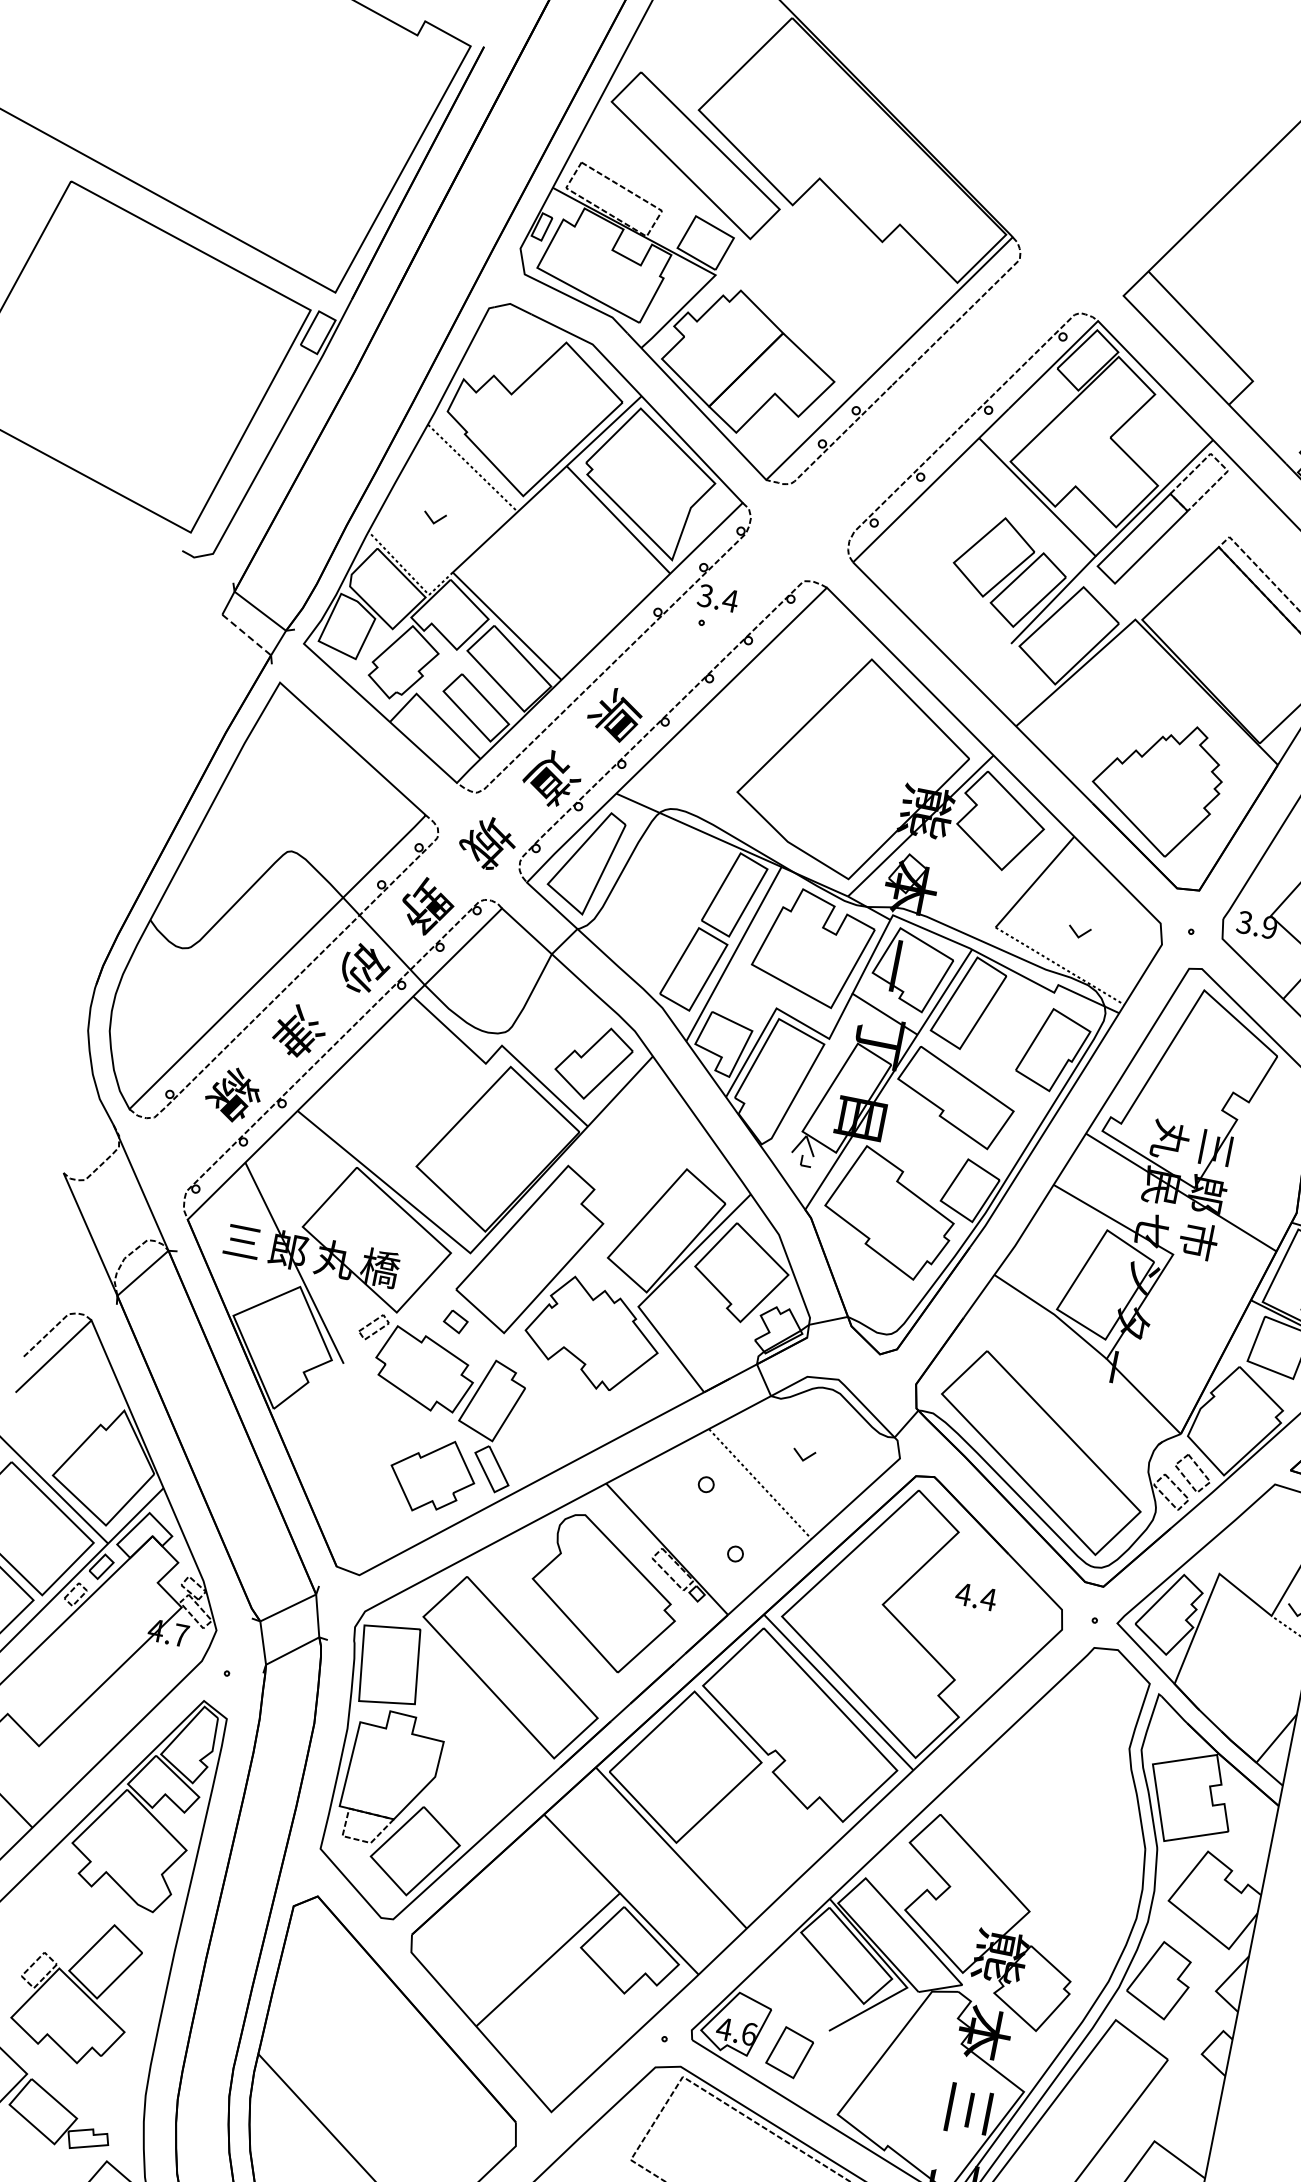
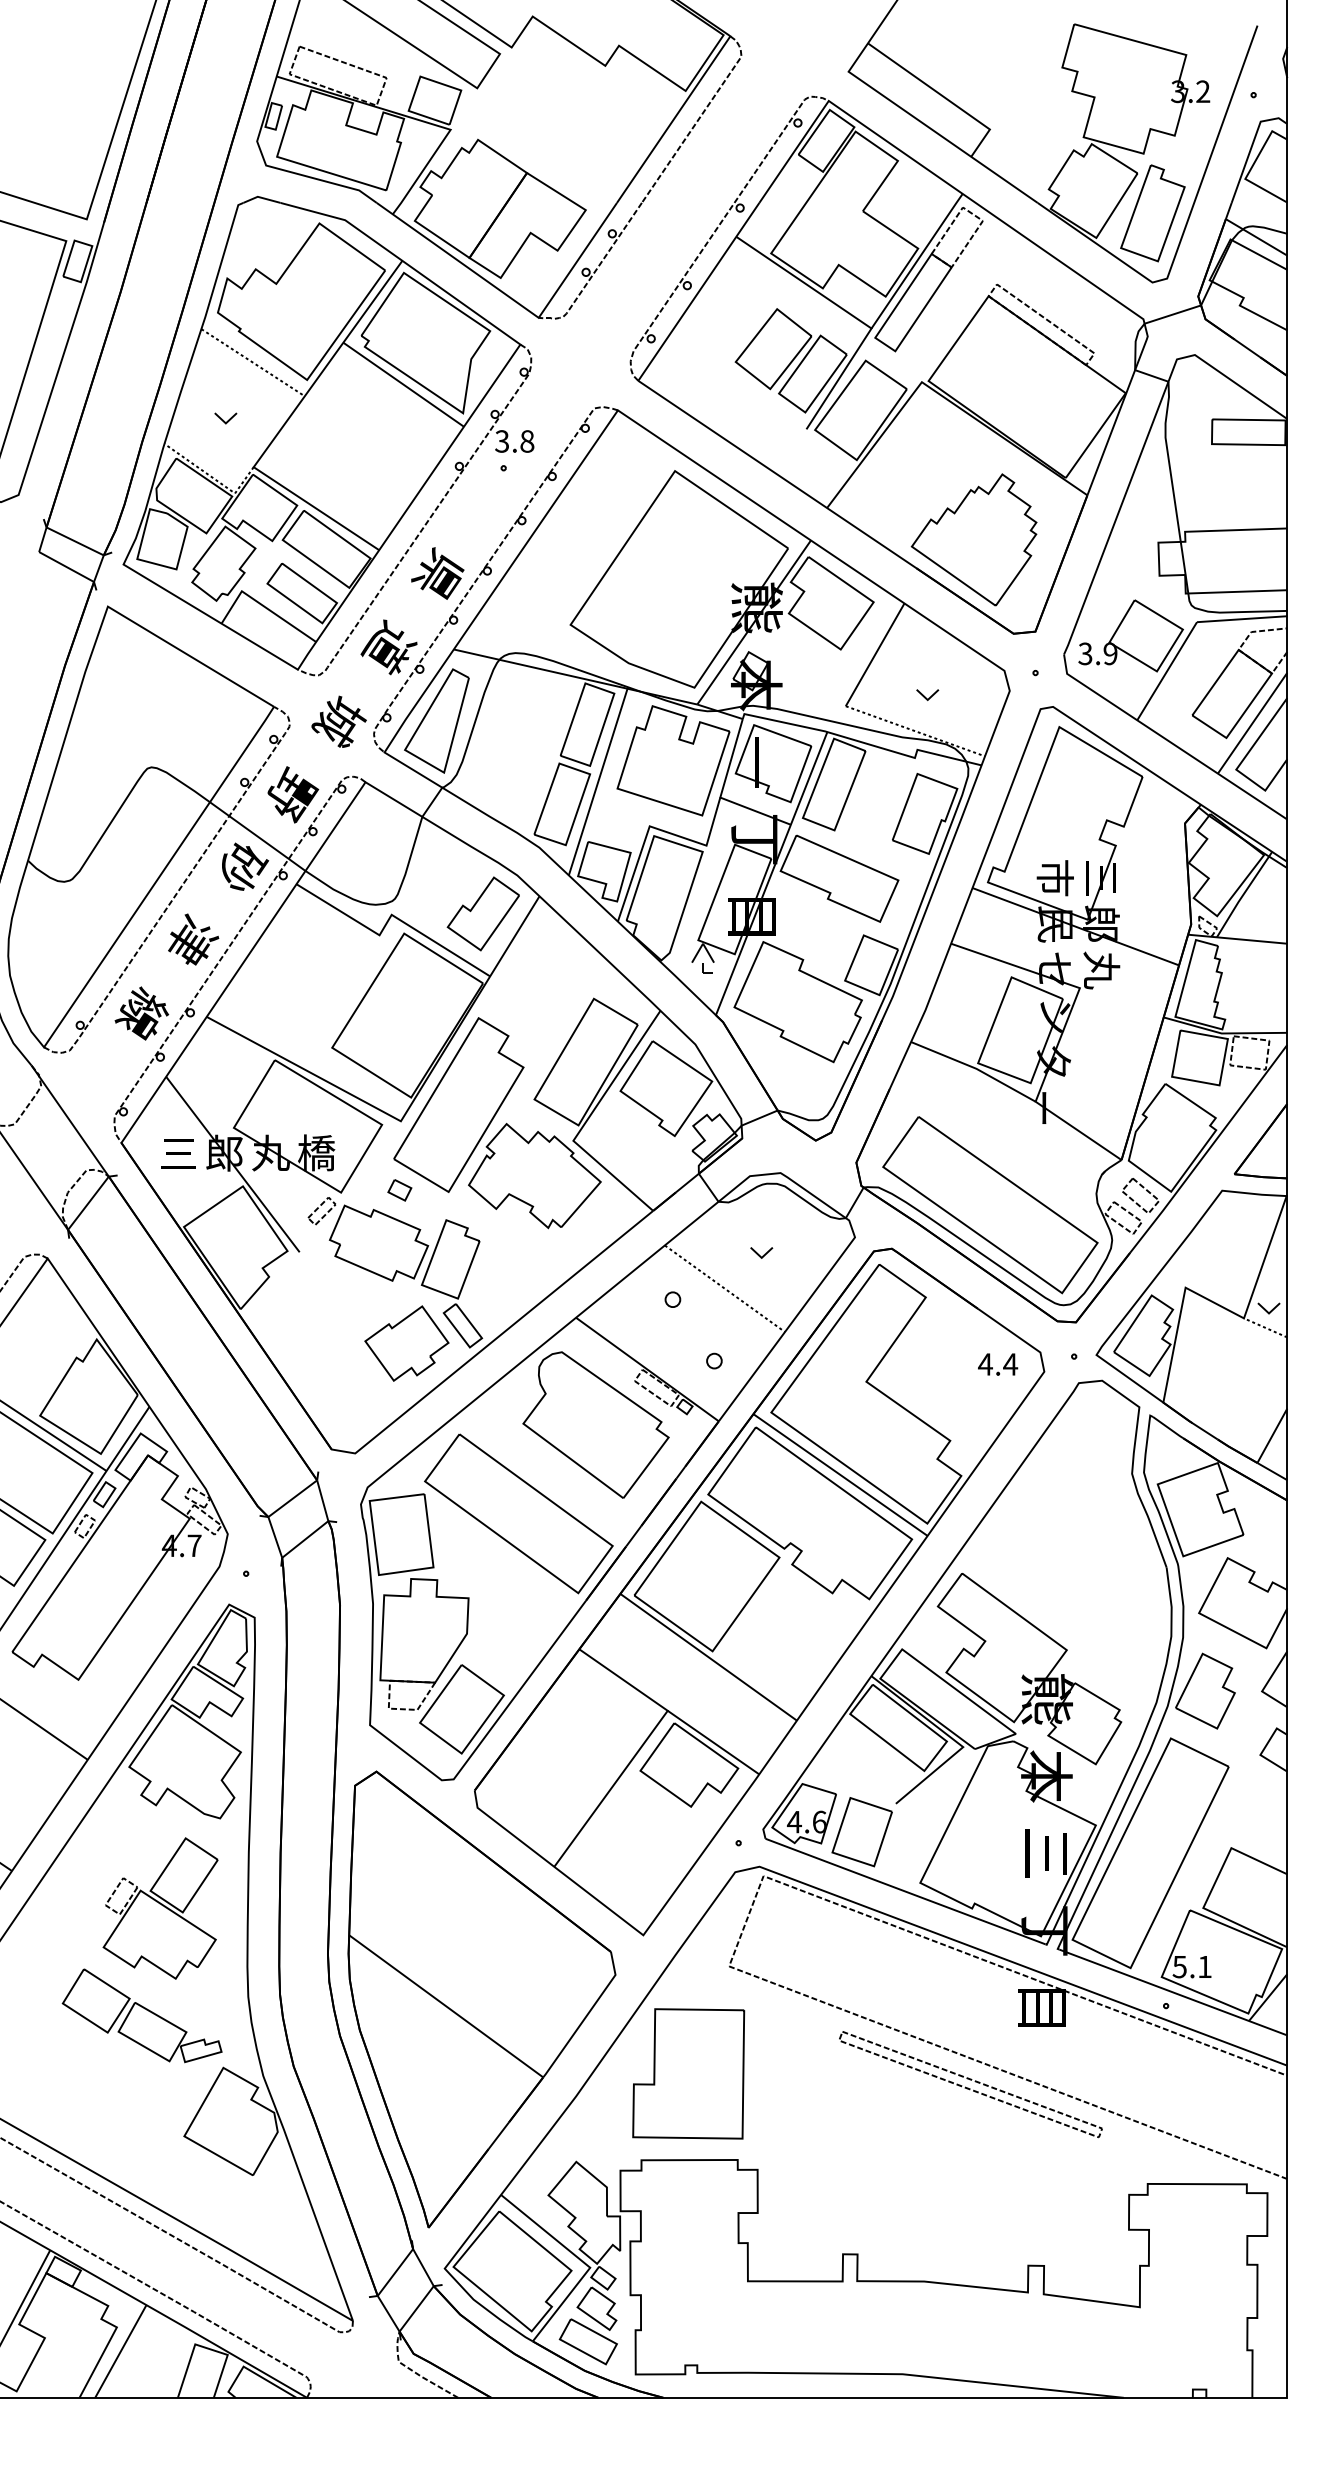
text: (729, 600) -> (526, 441), 3.4 -> 3.8
line: (247, 635) -> (67, 567), dashed -> solid
text: (1169, 1140) -> (1054, 878), 丸 -> 市
text: (1198, 1241) -> (1101, 970), 市 -> 丸
text: (976, 1597) -> (998, 1364), moved
part: (789, 2052) -> (861, 1832), size x1.43

